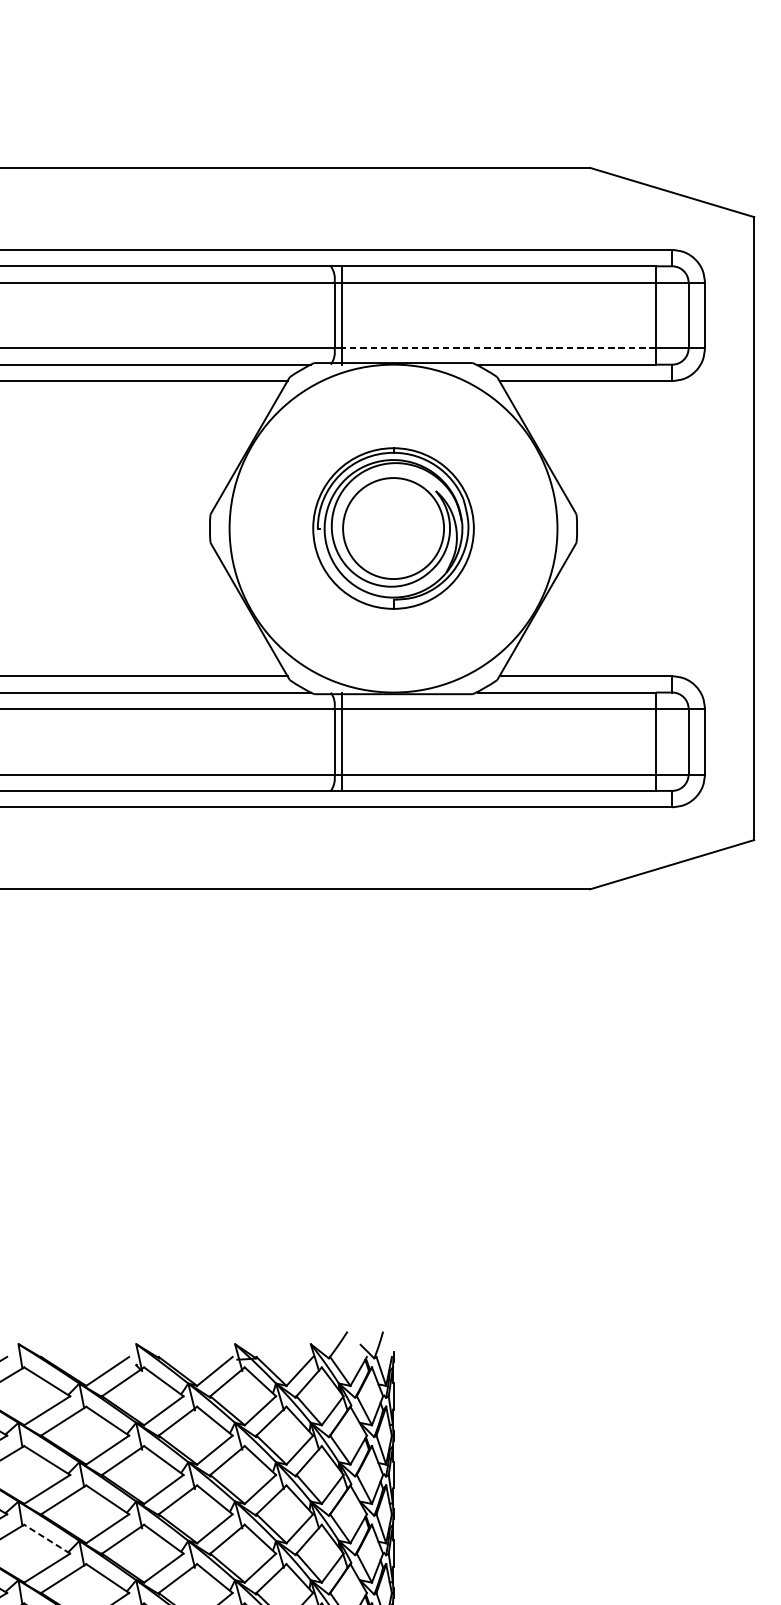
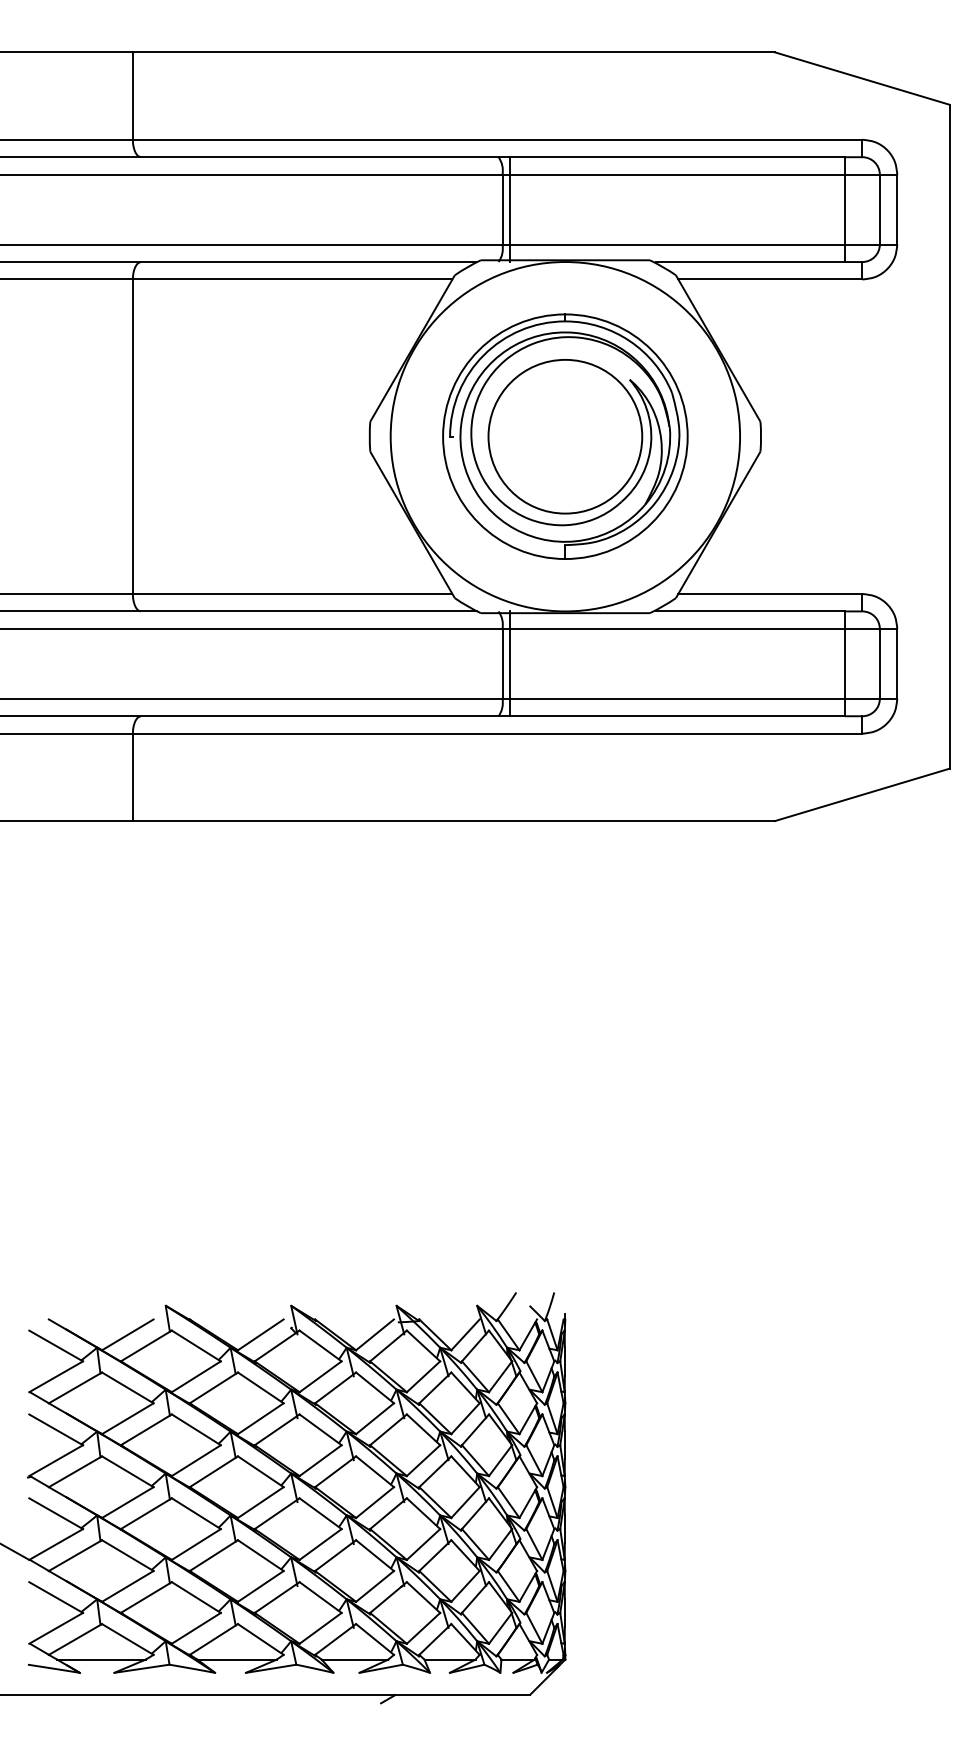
line: (498, 348) -> (677, 244), dashed -> solid
part: (393, 528) -> (565, 436), size x1.43
line: (47, 1539) -> (196, 1513), dashed -> solid

